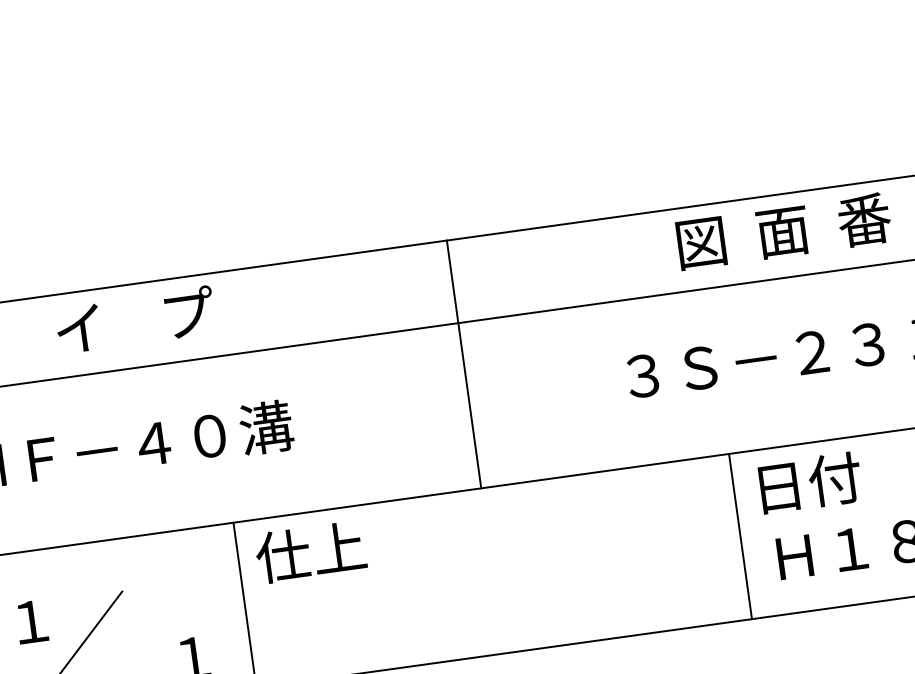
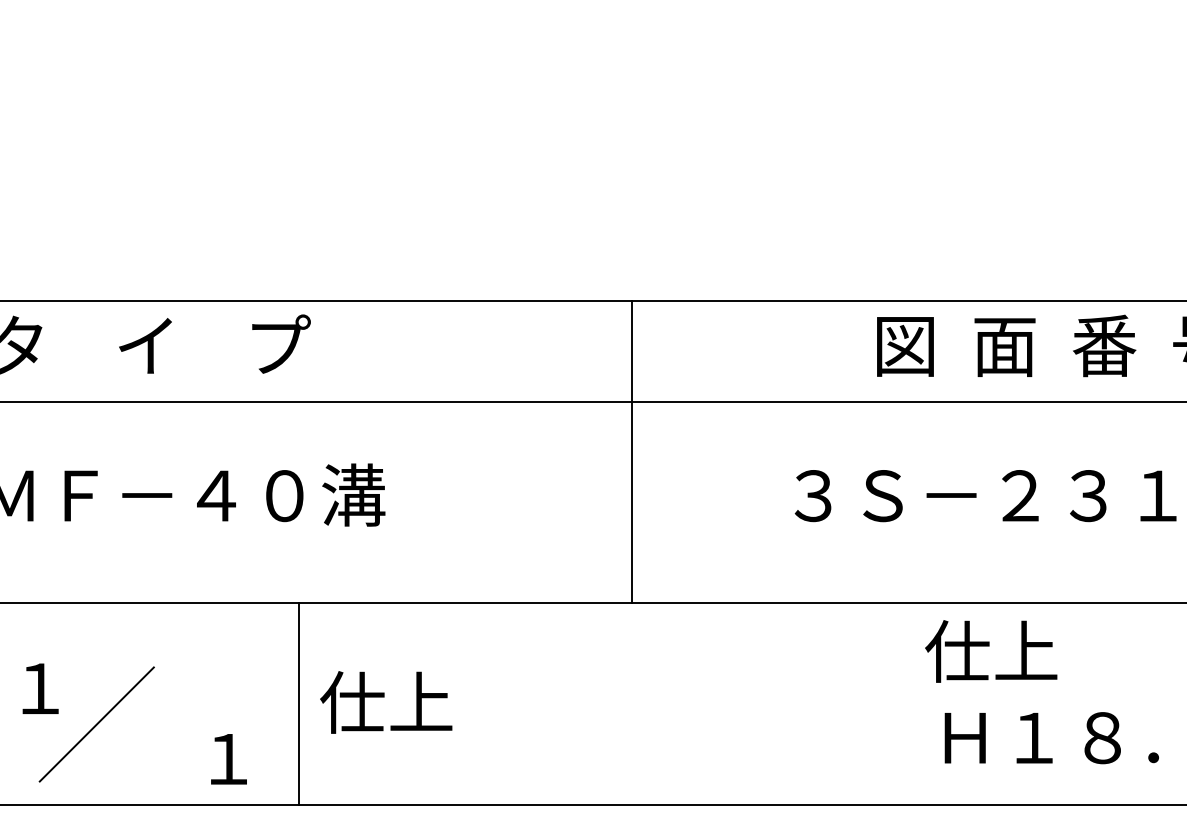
line: (464, 364) -> (632, 452), moved
text: (806, 483) -> (991, 651), 日付 -> 仕上
line: (740, 536) -> (903, 704), removed
text: (310, 552) -> (386, 702), moved

